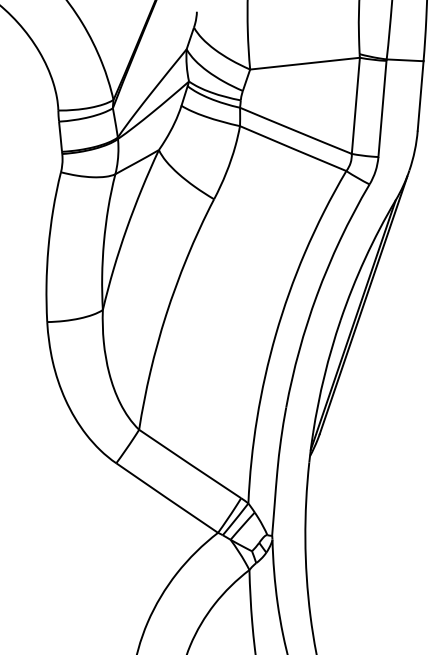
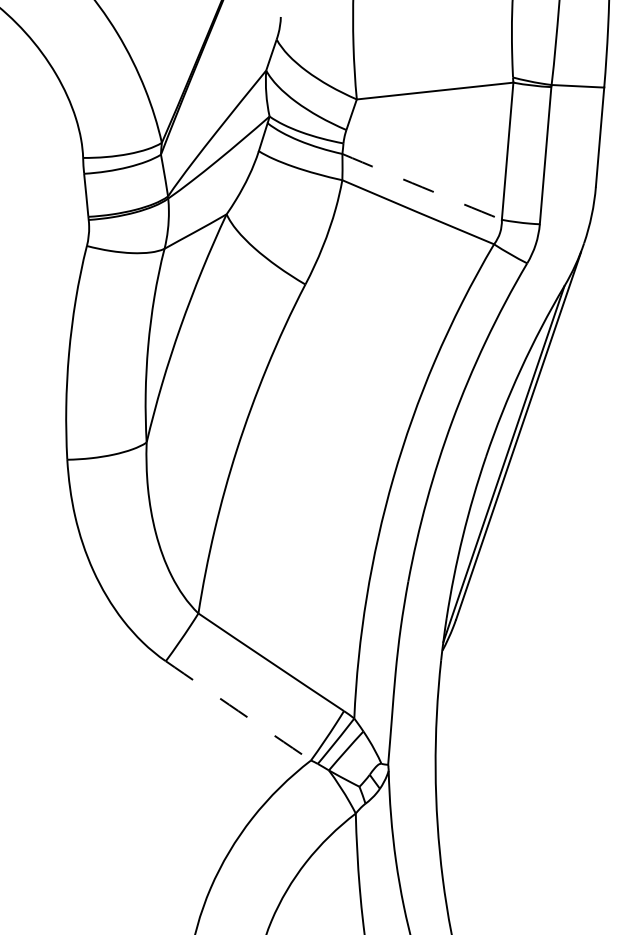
arc: (295, 131) -> (421, 187), solid -> dashed
arc: (167, 498) -> (238, 711), solid -> dashed

